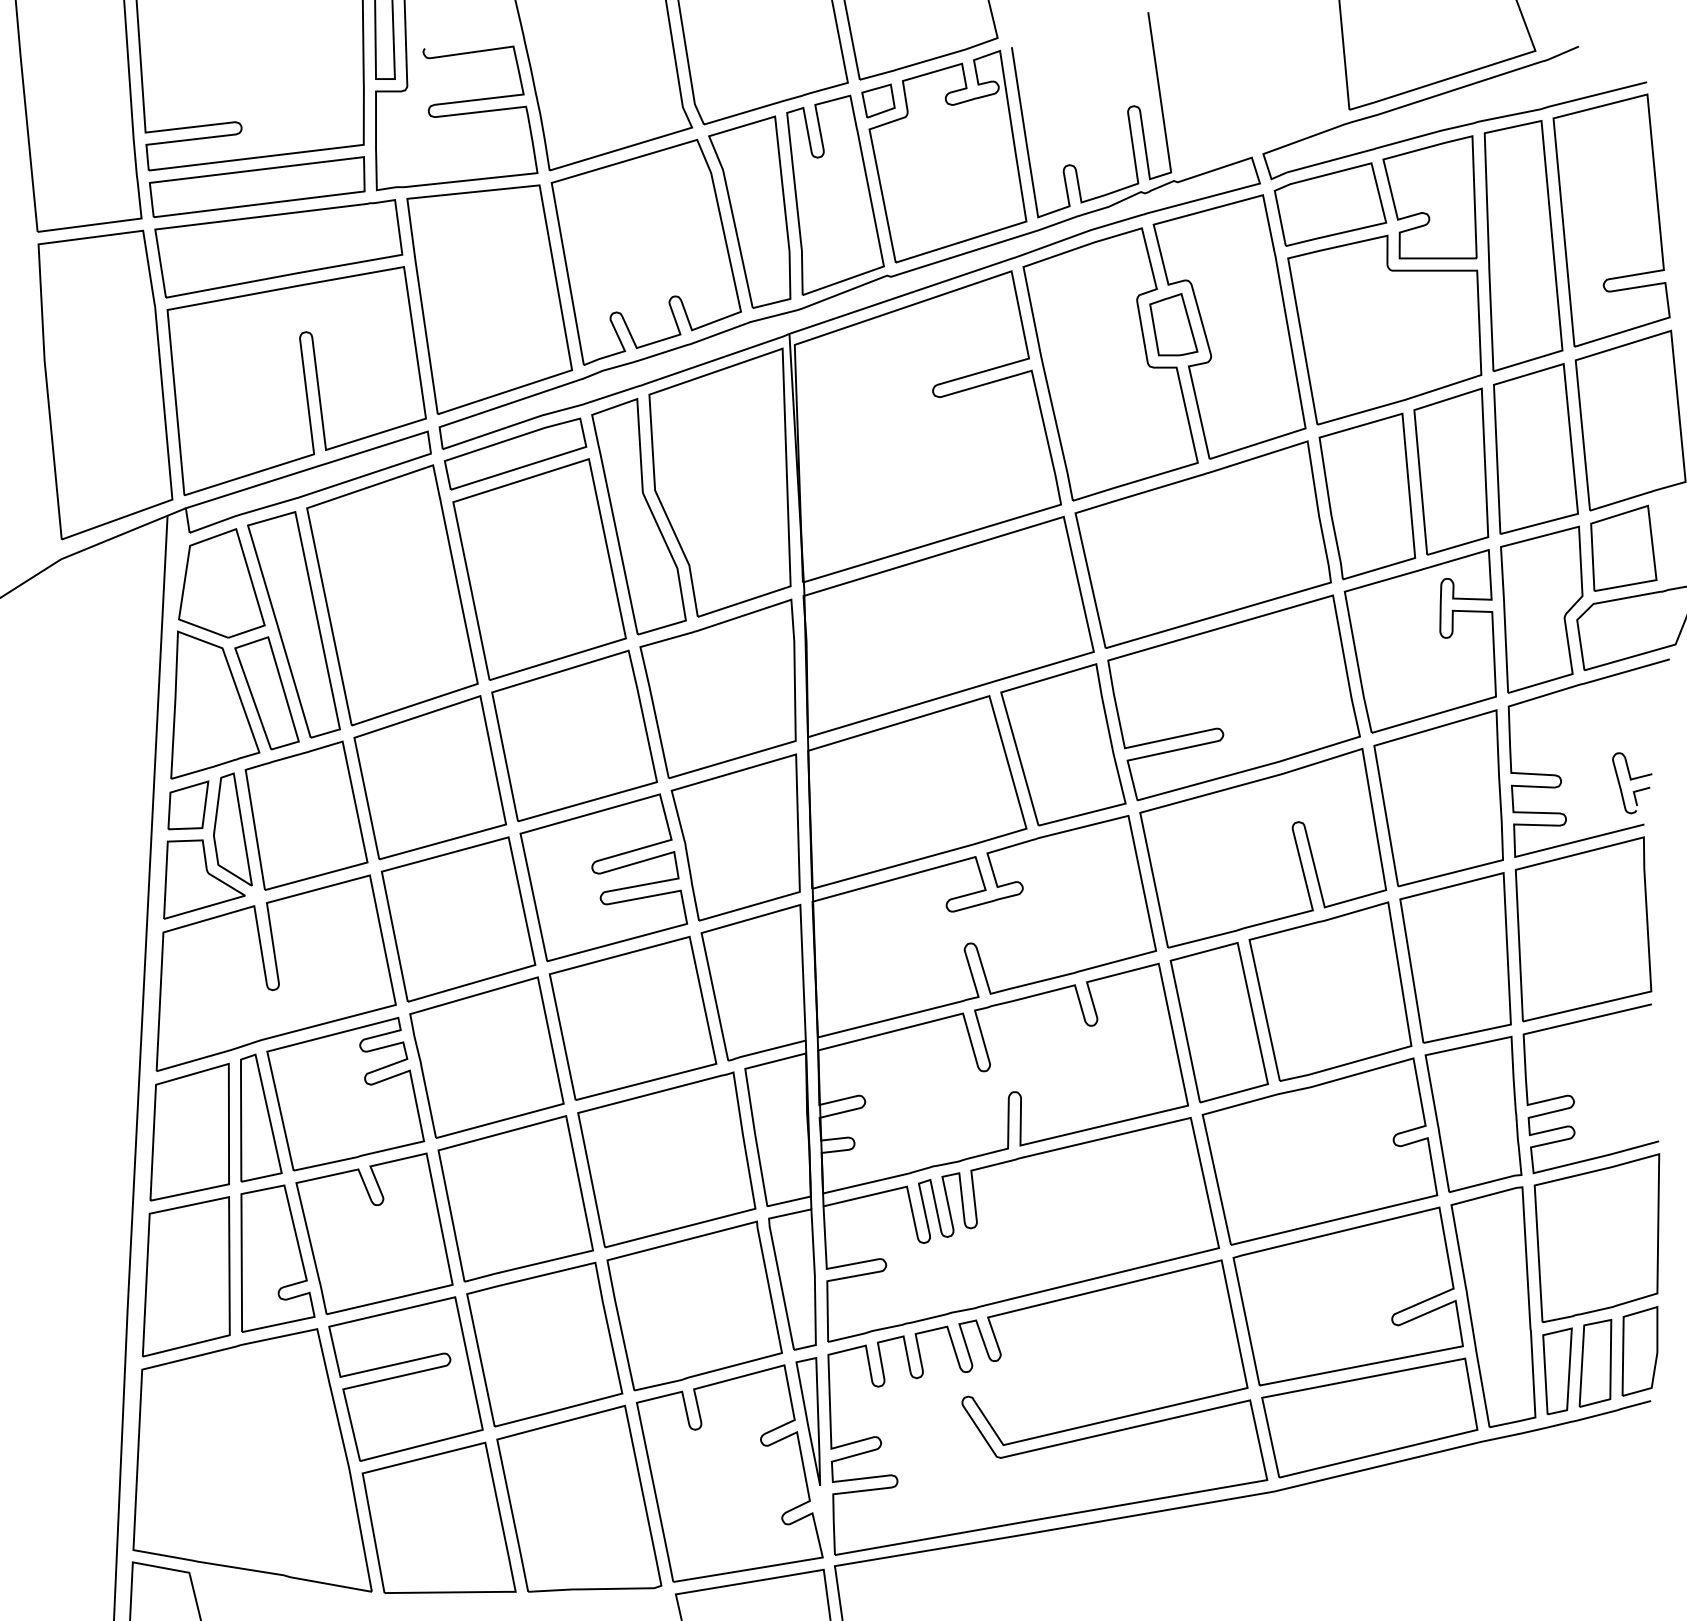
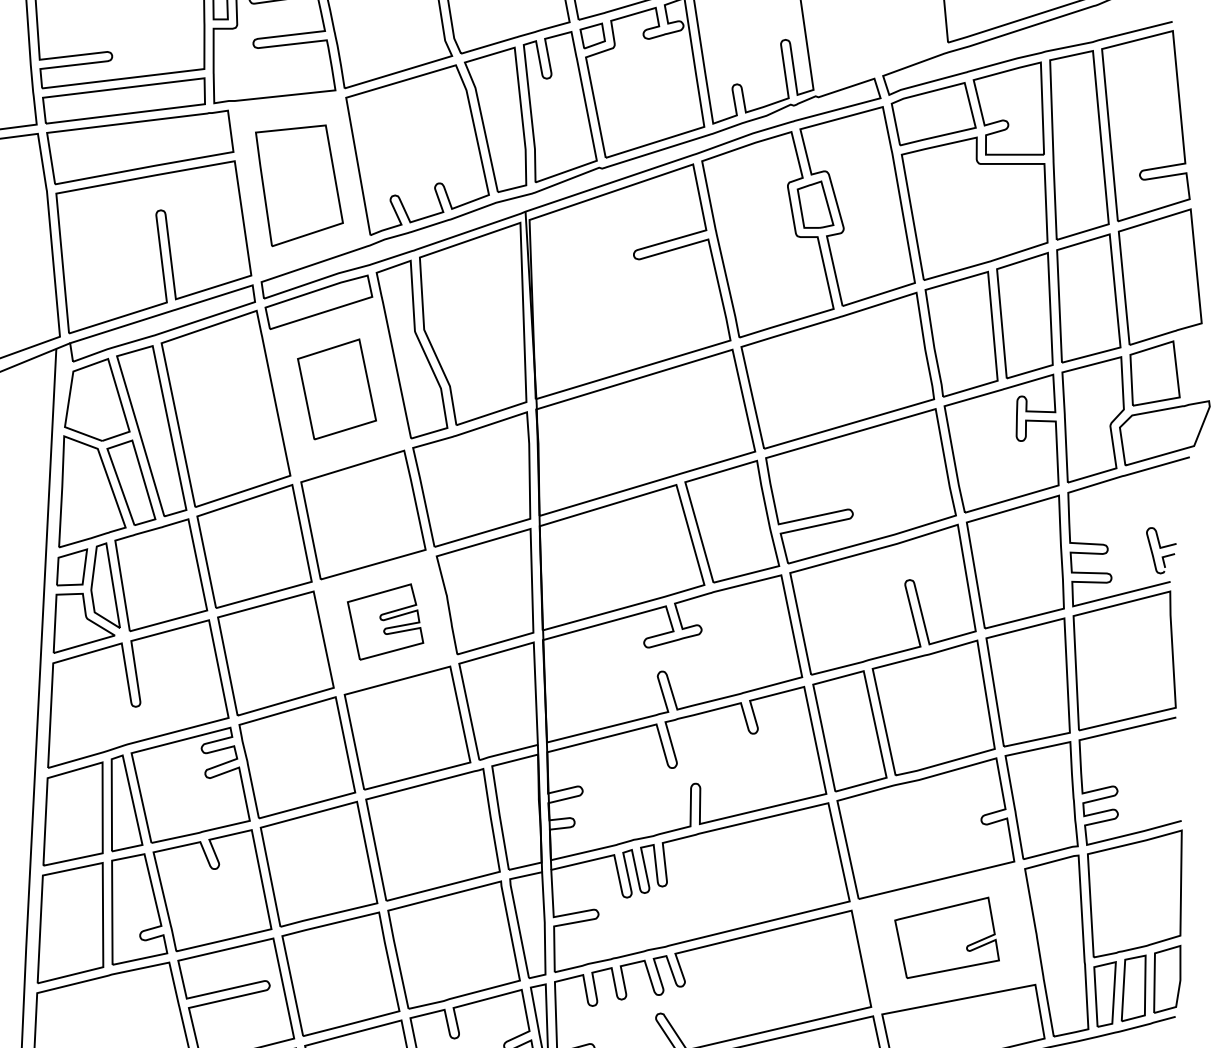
part: (489, 299) -> (299, 185), size x0.7
part: (539, 569) -> (336, 389), size x0.6
part: (603, 877) -> (385, 621), size x0.6
part: (1347, 1296) -> (946, 937), size x0.6

